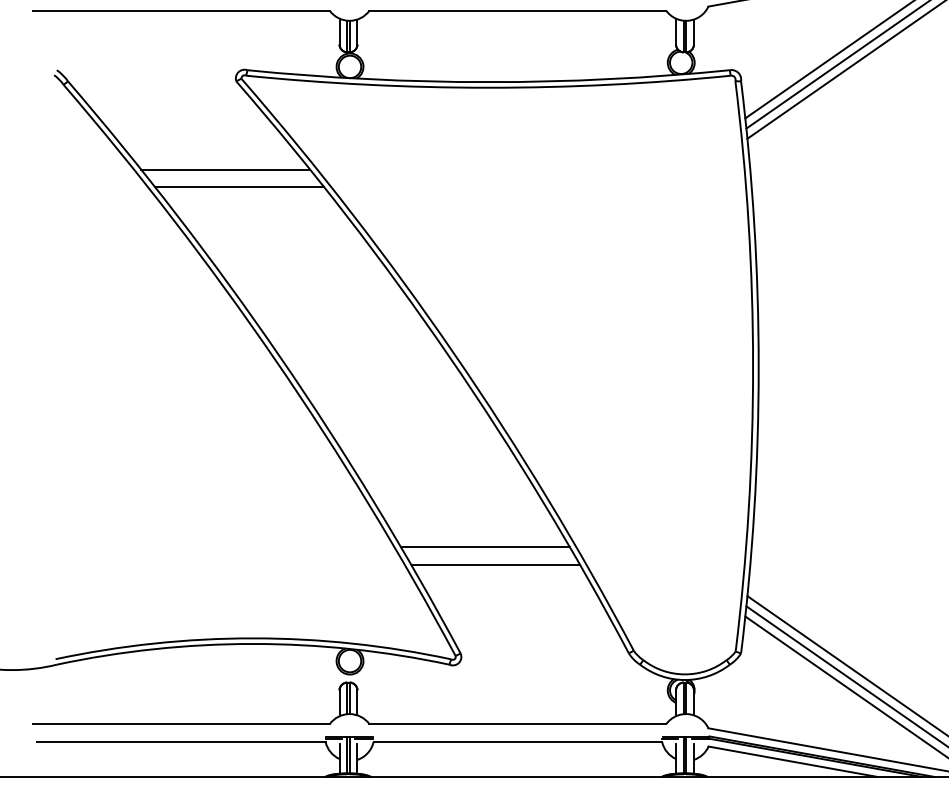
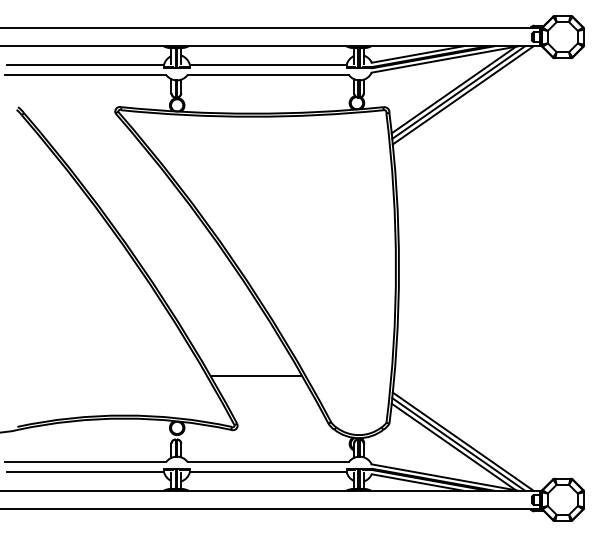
line: (225, 170) -> (109, 161), removed
line: (240, 186) -> (117, 170), removed
line: (485, 547) -> (250, 366), removed

